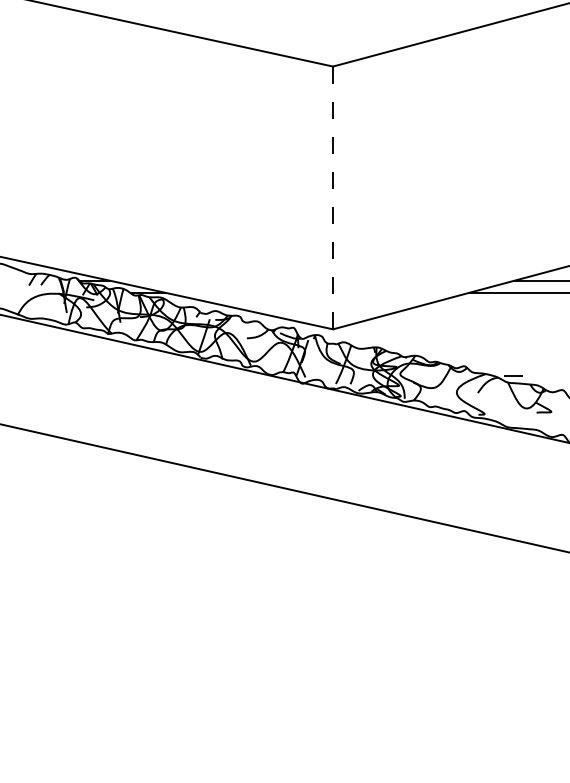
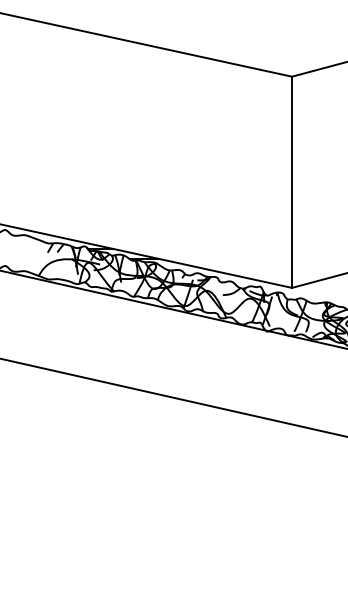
line: (333, 198) -> (292, 182), dashed -> solid

